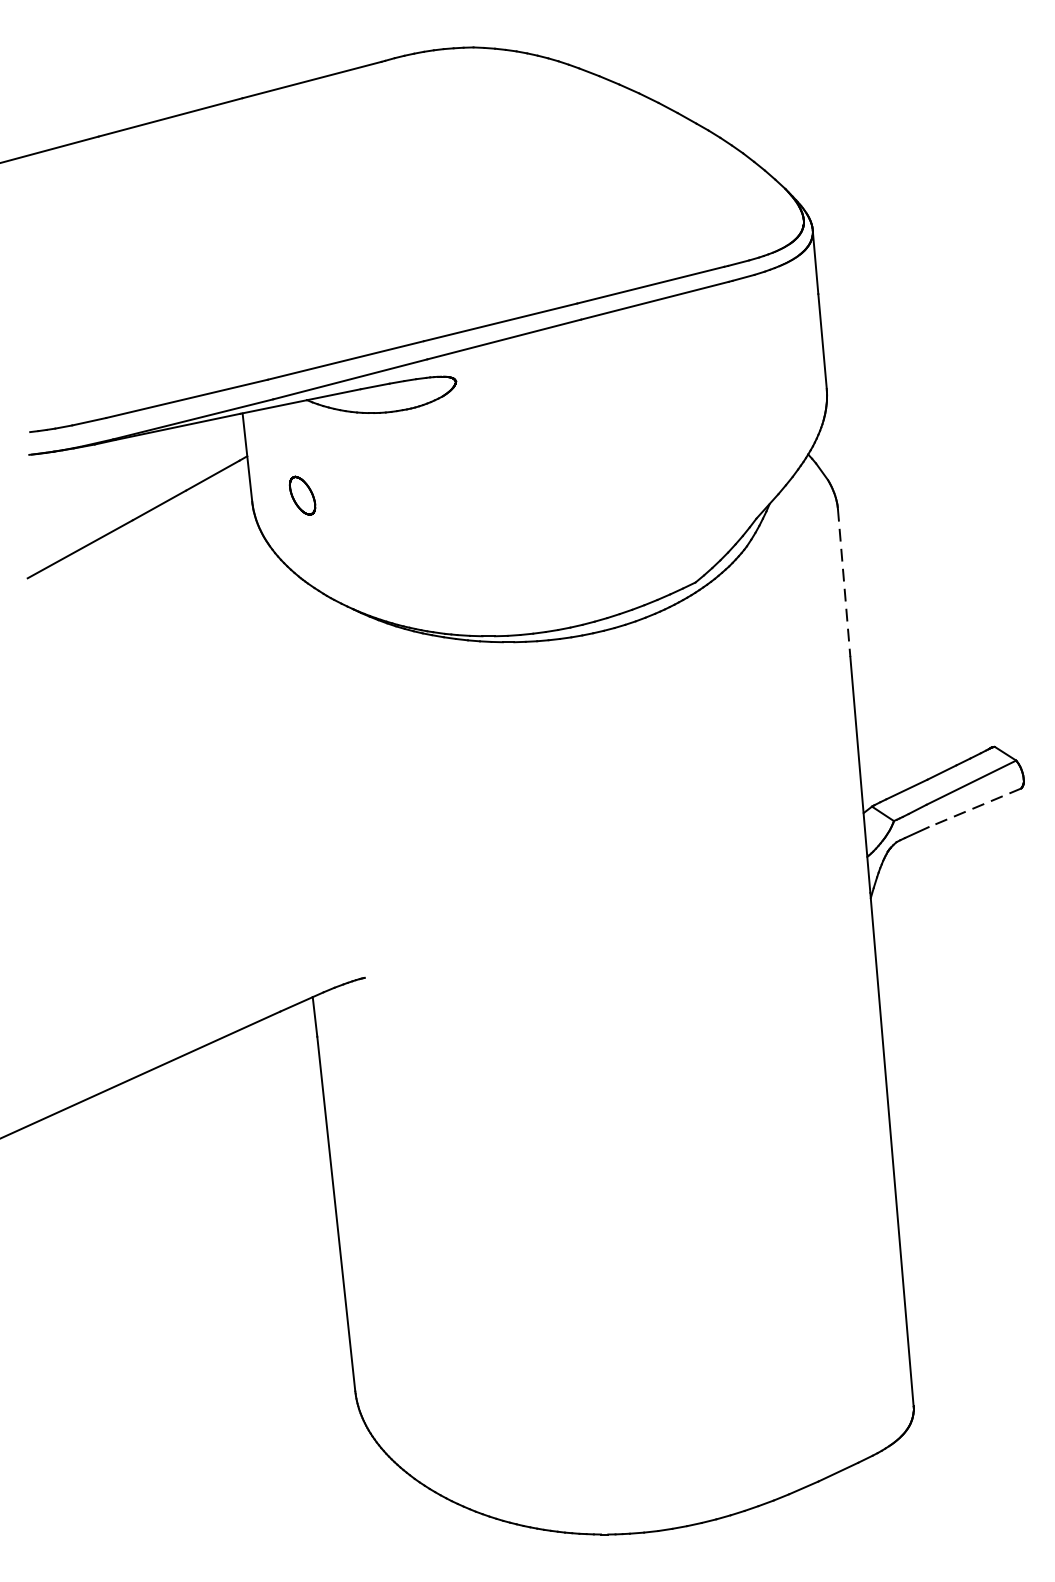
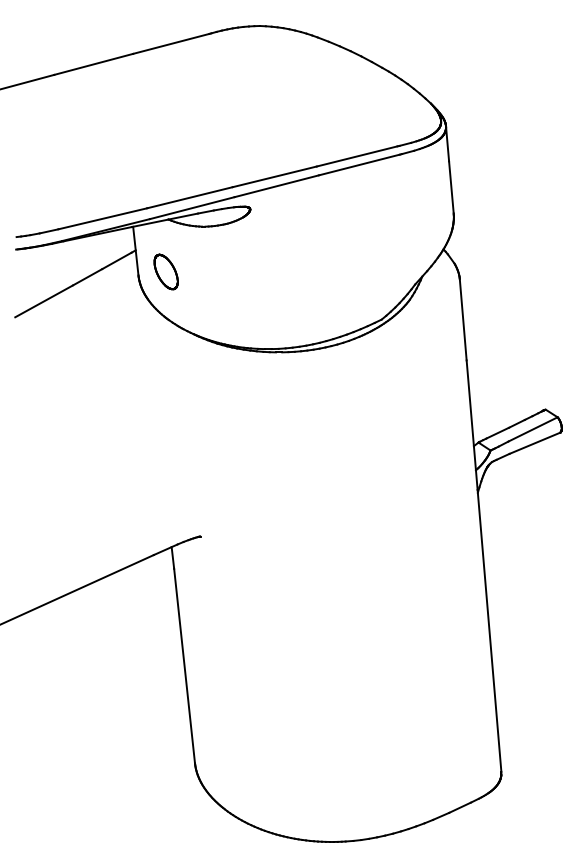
part: (301, 494) -> (165, 271), size x1.67
line: (844, 582) -> (463, 319), dashed -> solid
line: (974, 808) -> (534, 443), dashed -> solid

